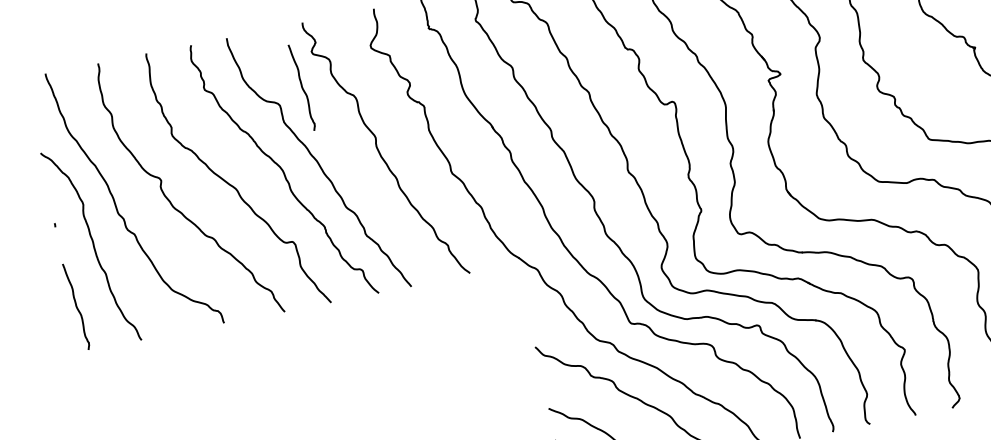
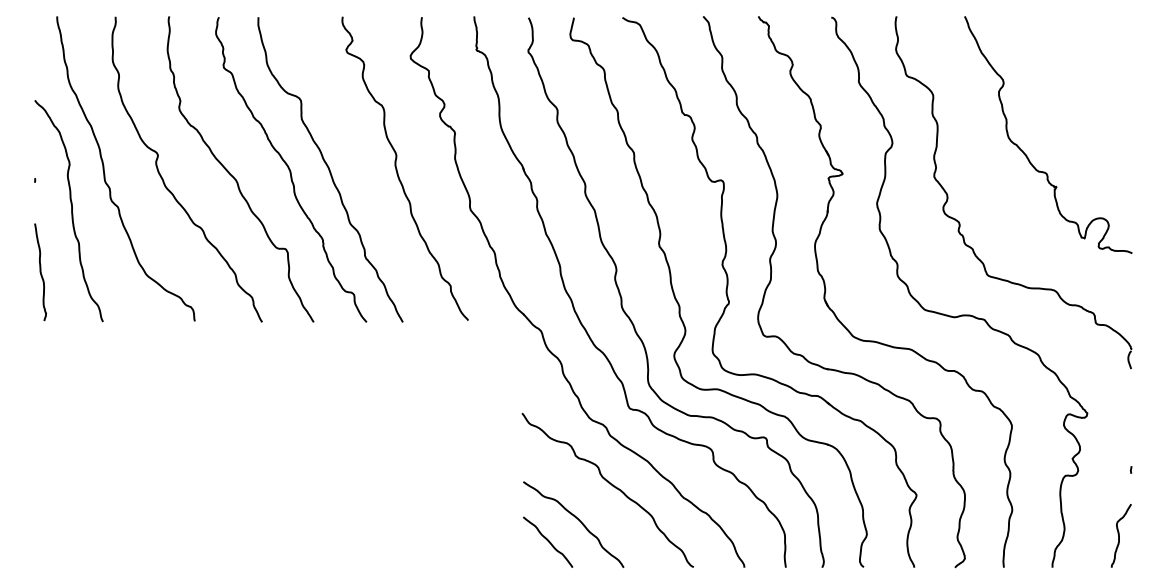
curve: (302, 87) -> (328, 85), removed

